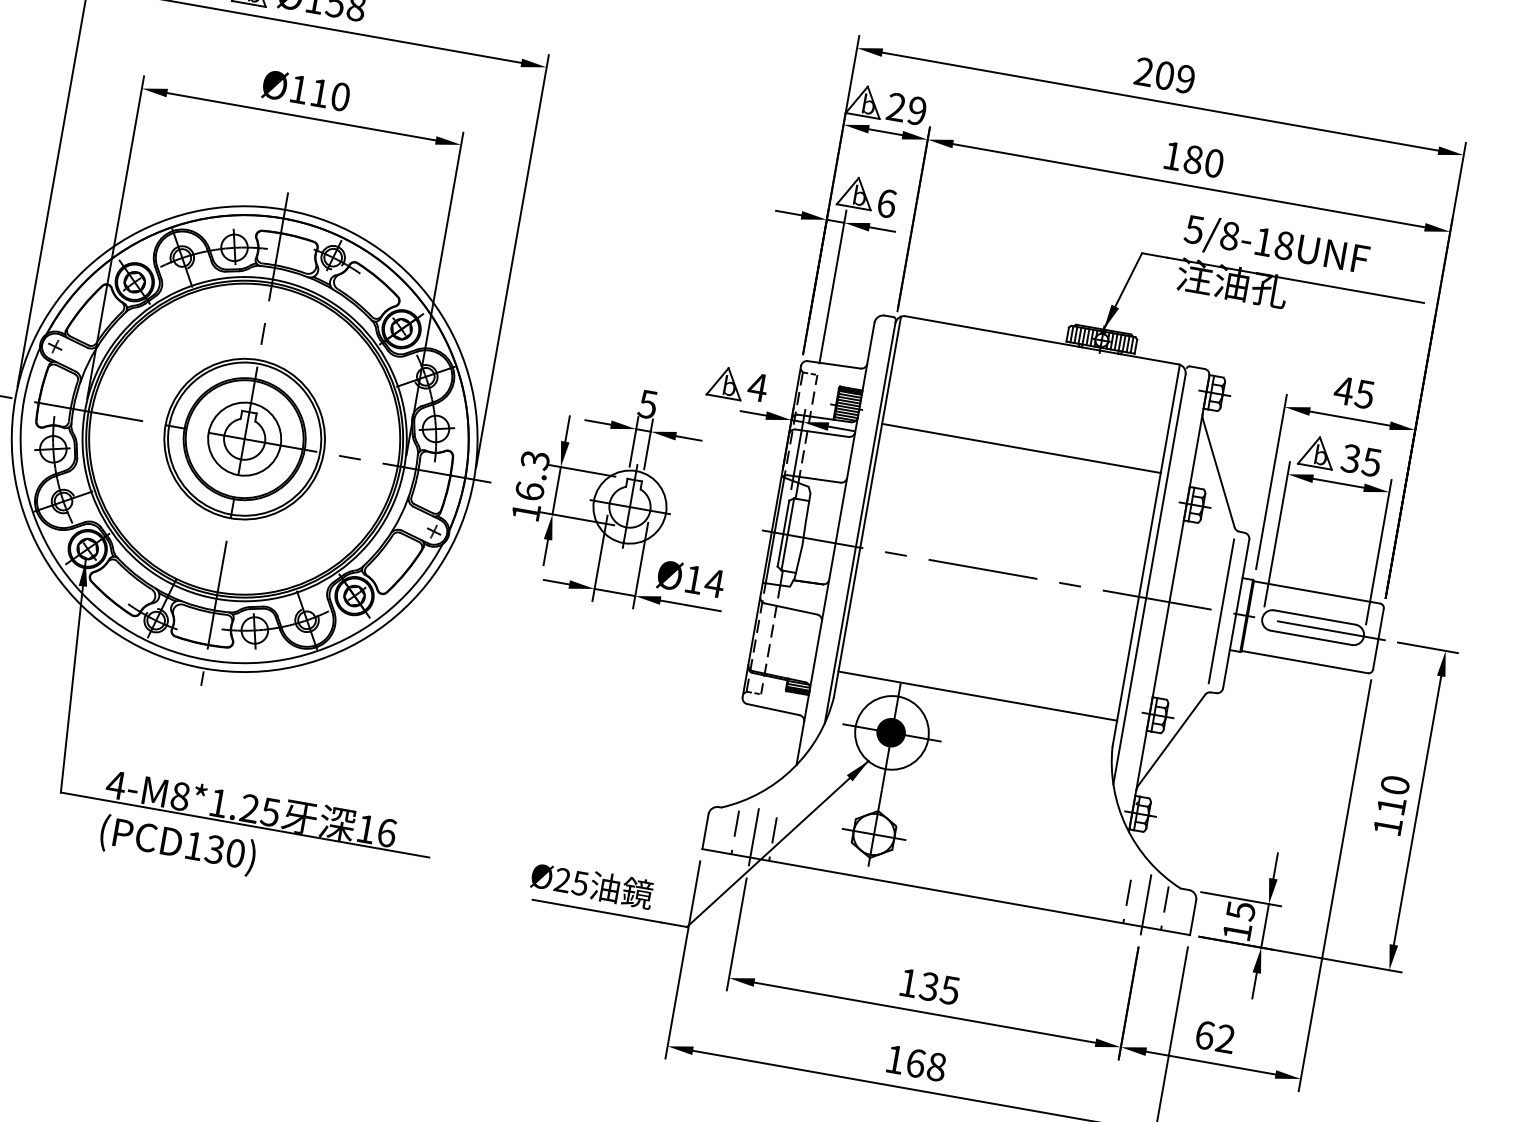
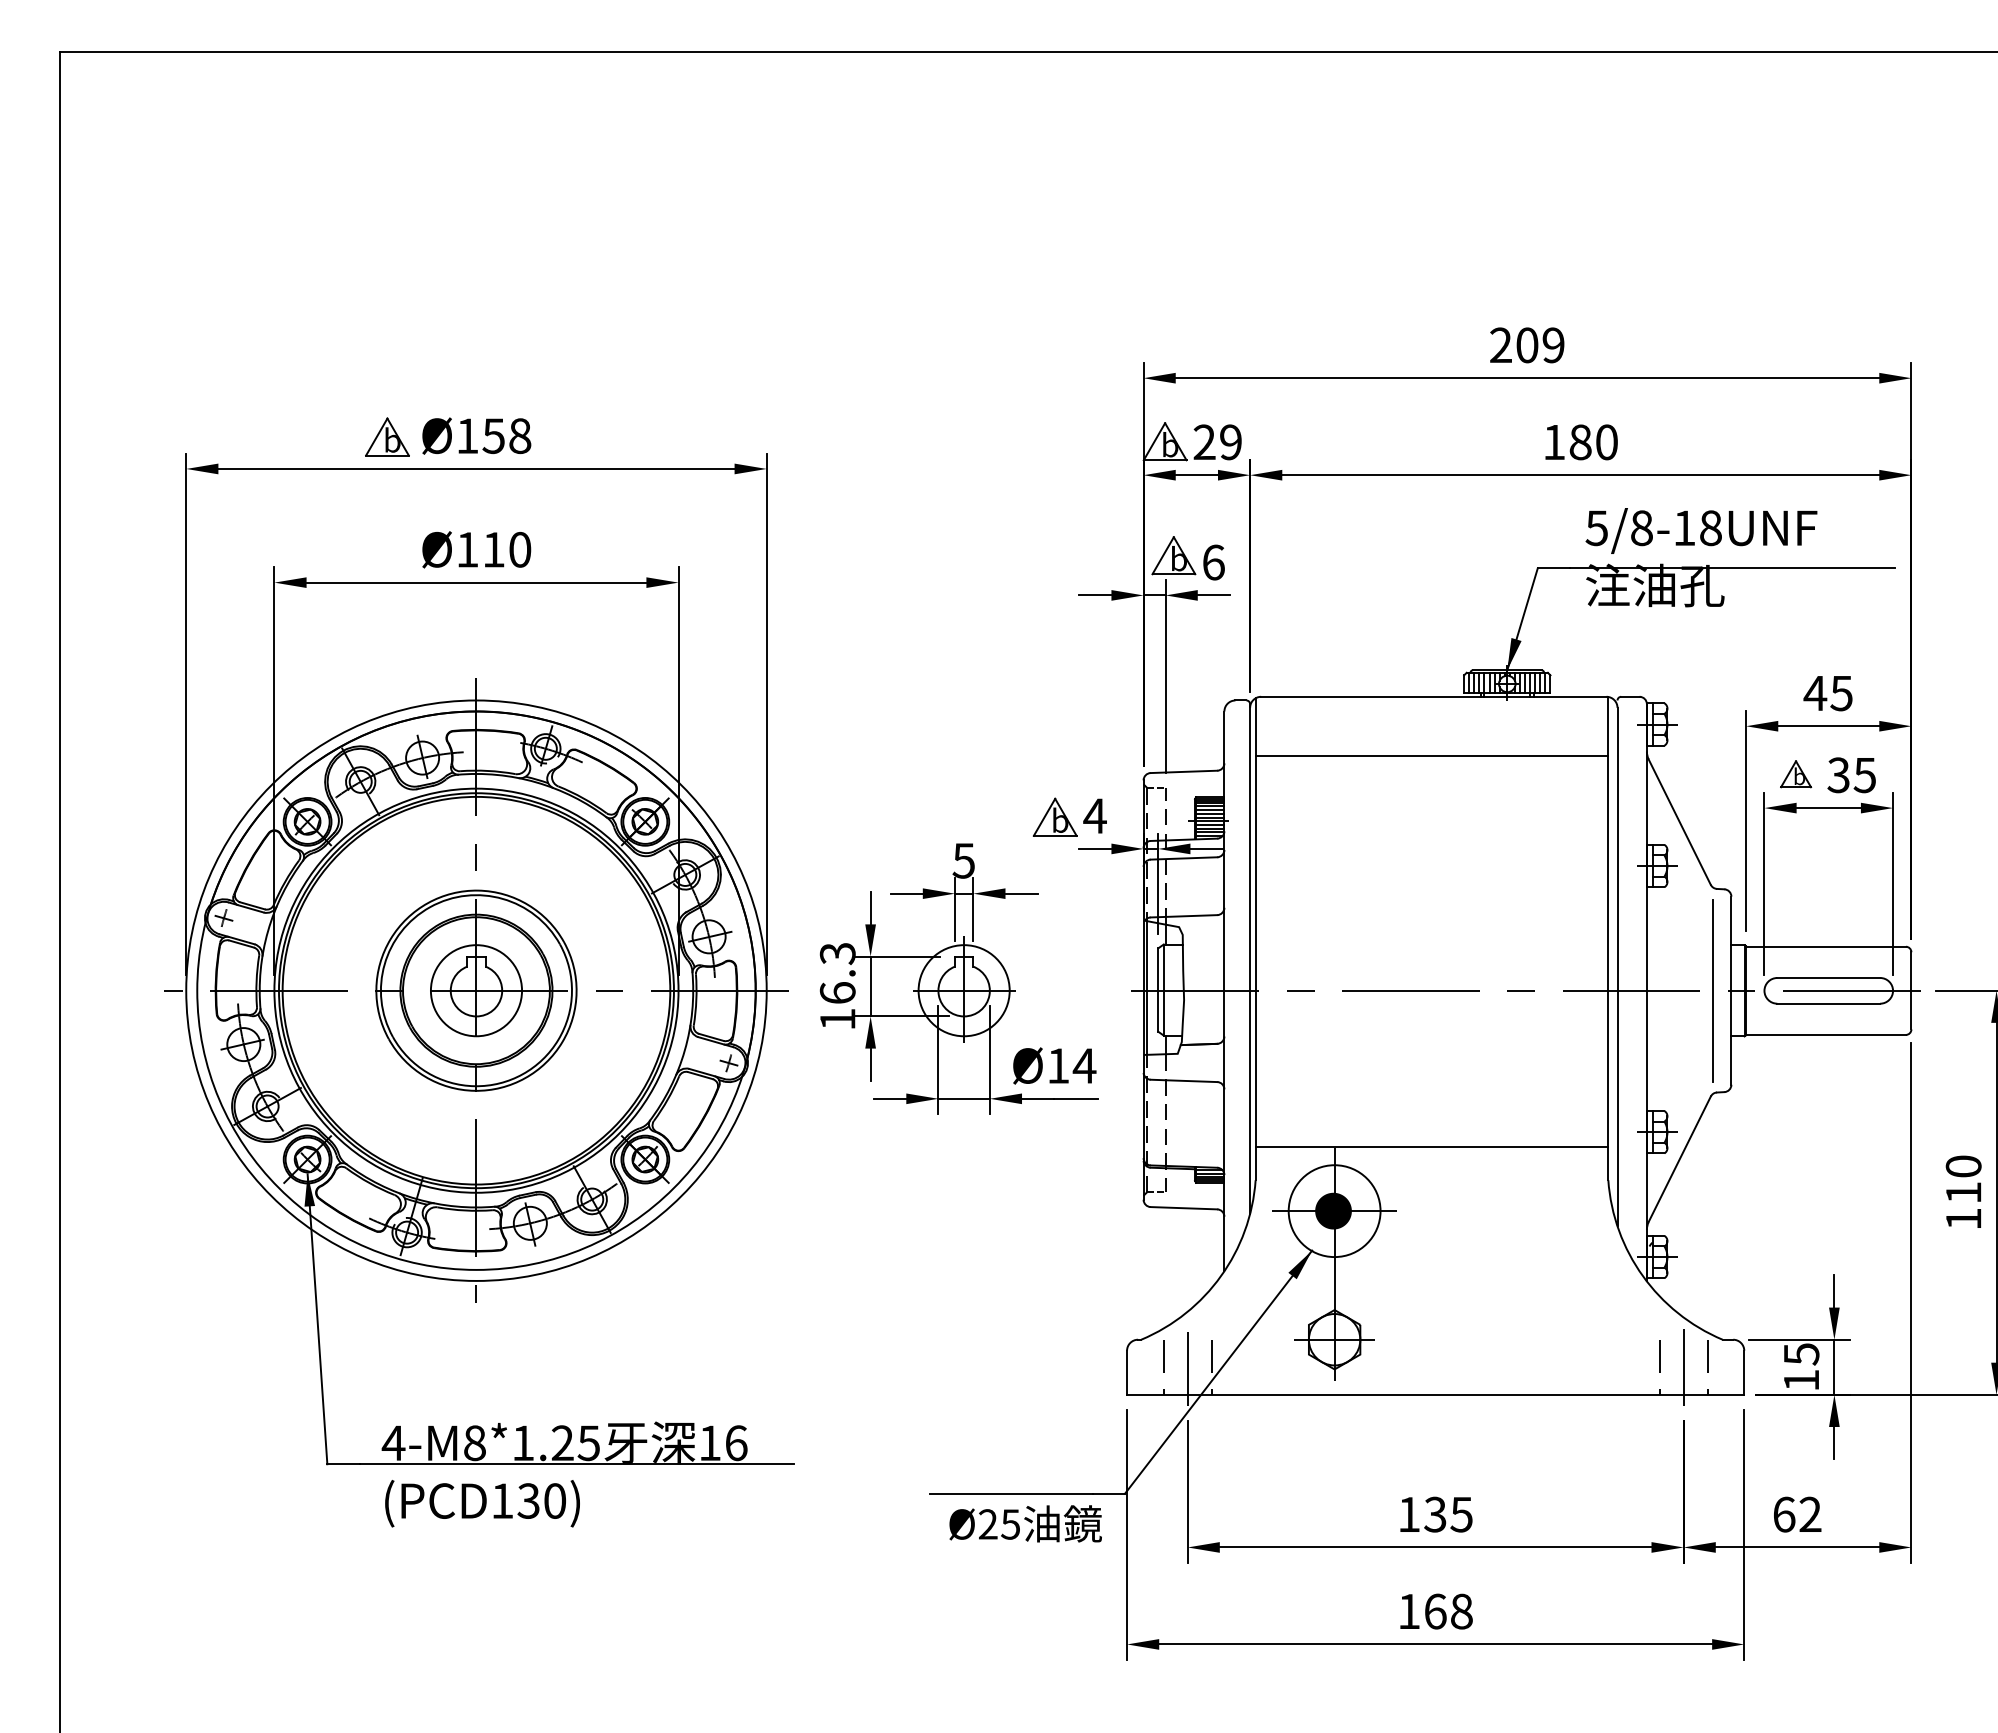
line: (1021, 448) -> (1431, 755), moved
part: (1317, 451) -> (1795, 773), size x0.7
text: (592, 884) -> (1025, 1523), moved

